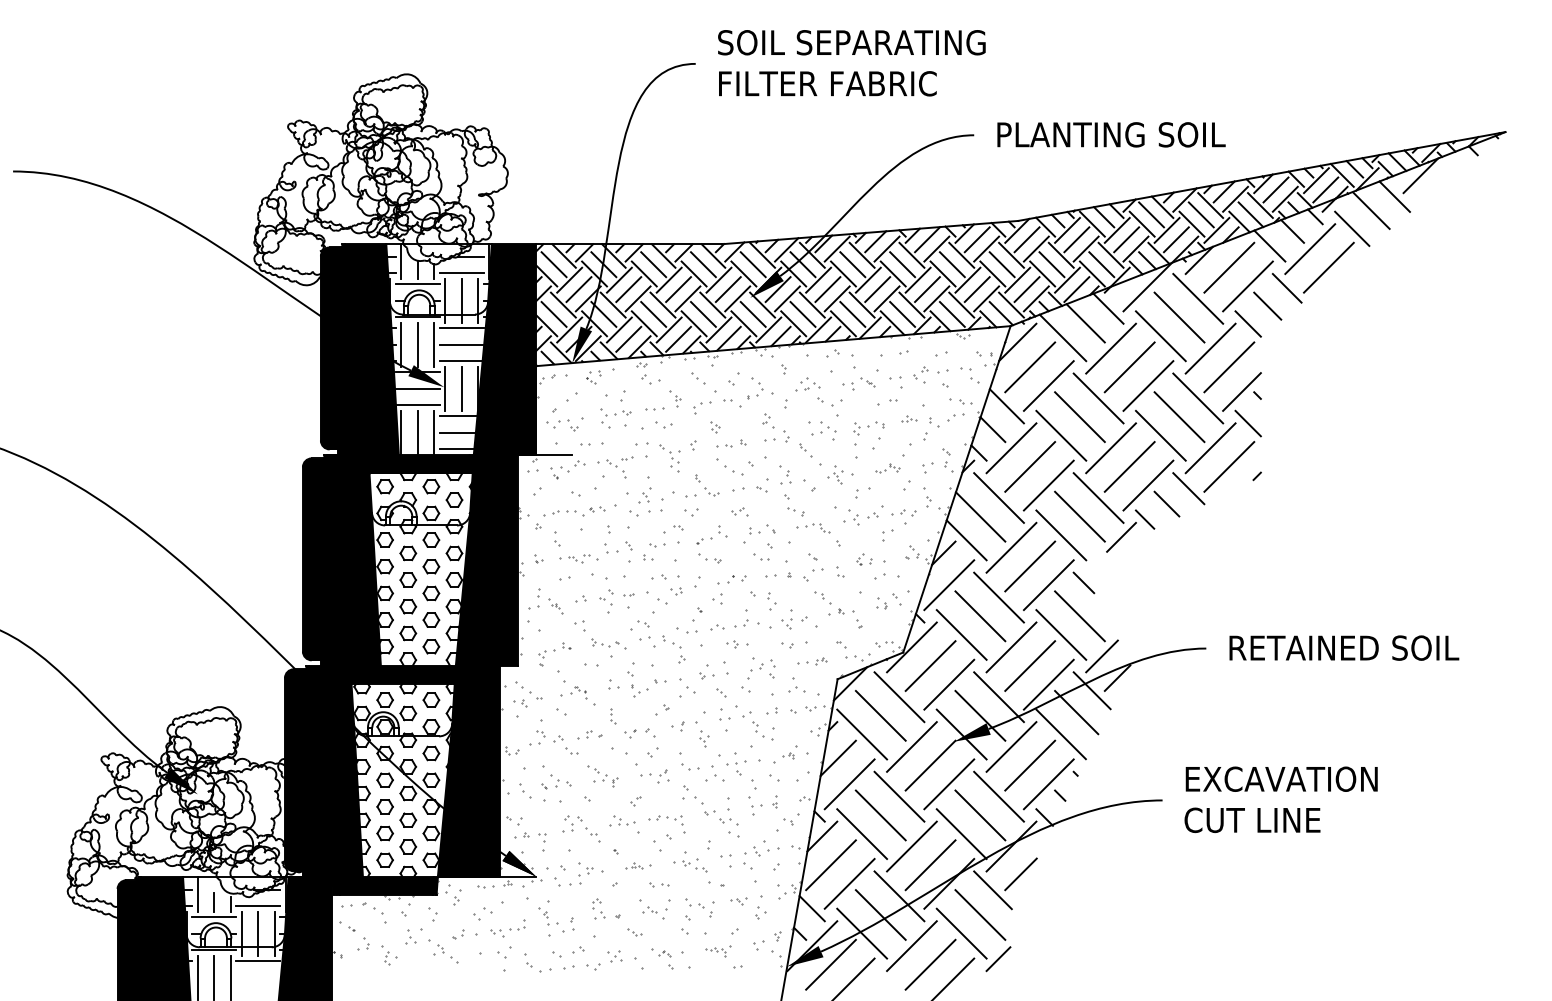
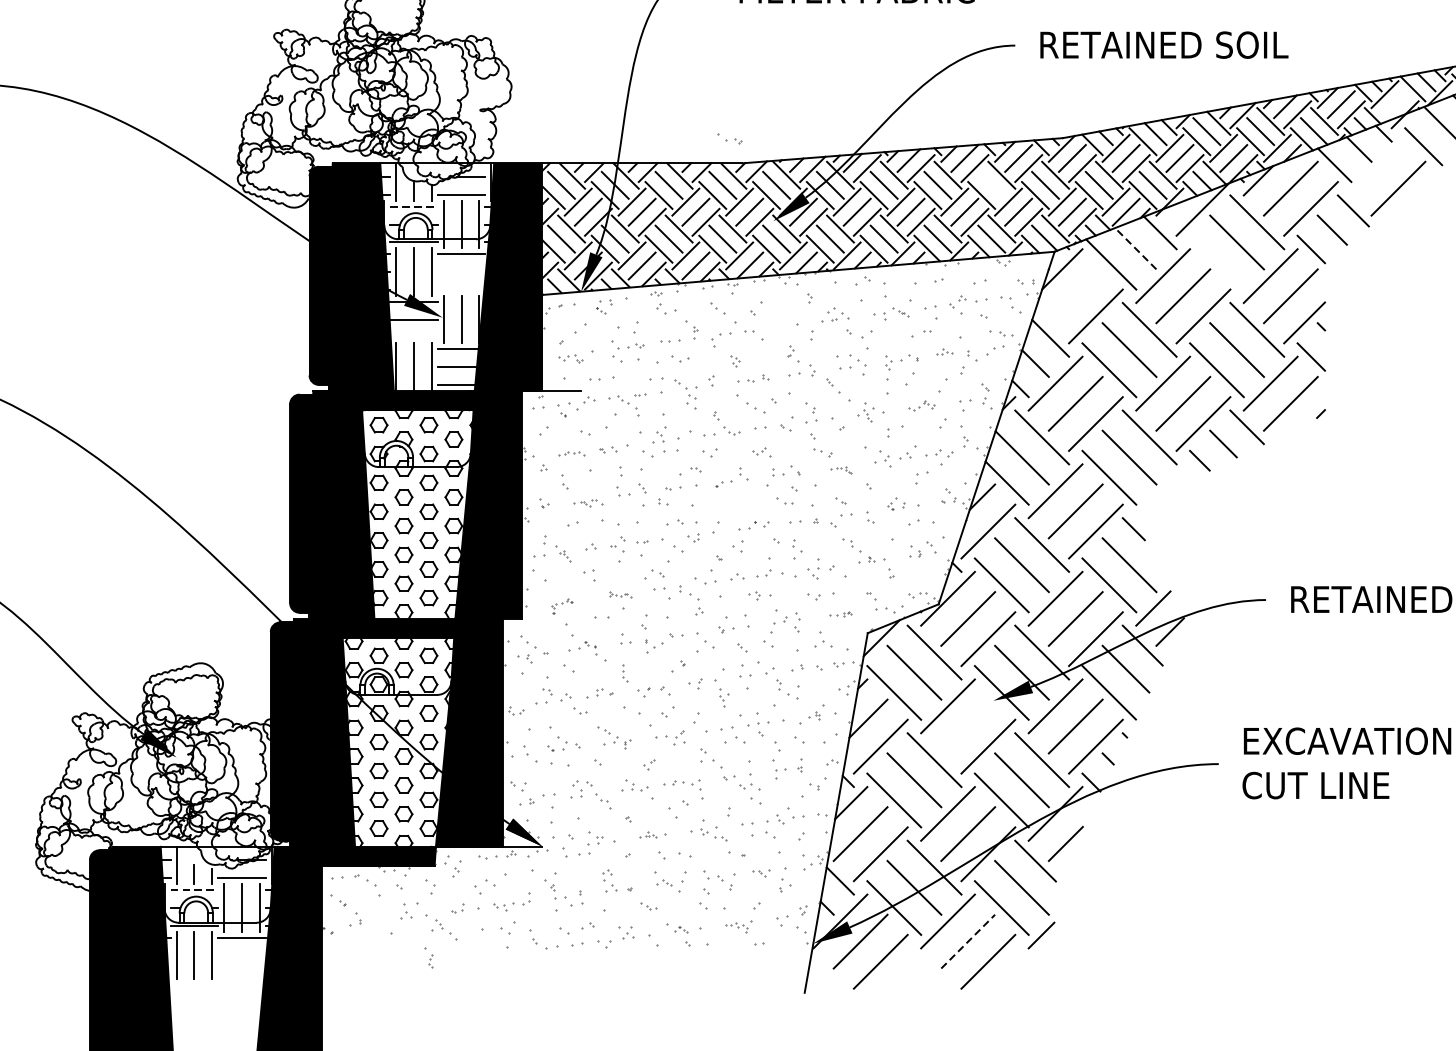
text: (1113, 134) -> (1165, 44), PLANTING SOIL -> RETAINED SOIL
line: (1325, 189) -> (1394, 104), removed
line: (1310, 249) -> (1378, 168), removed
line: (951, 264) -> (990, 185), removed
line: (418, 284) -> (415, 206), solid -> dashed
line: (1085, 322) -> (1135, 247), solid -> dashed
line: (1160, 336) -> (1216, 262), removed
line: (461, 344) -> (461, 271), removed
line: (461, 361) -> (461, 289), removed
line: (1030, 367) -> (1076, 296), removed
part: (755, 388) -> (779, 319), removed
line: (417, 405) -> (413, 337), removed
part: (562, 425) -> (570, 359), size x0.7
part: (563, 513) -> (571, 454), size x0.6
part: (813, 528) -> (841, 470), size x0.6
line: (1121, 536) -> (1174, 479), removed
part: (578, 558) -> (587, 502), size x0.7
part: (709, 558) -> (729, 138), moved
part: (608, 643) -> (620, 594), size x0.6
part: (554, 654) -> (561, 606), size x0.6
part: (812, 661) -> (840, 614), size x0.7
line: (930, 765) -> (968, 726), removed
part: (690, 766) -> (708, 727), size x1.6
part: (542, 842) -> (548, 809), size x1.6
part: (659, 884) -> (675, 854), size x1.6
line: (214, 917) -> (194, 890), solid -> dashed
part: (385, 955) -> (429, 958), moved
line: (930, 964) -> (968, 941), solid -> dashed

